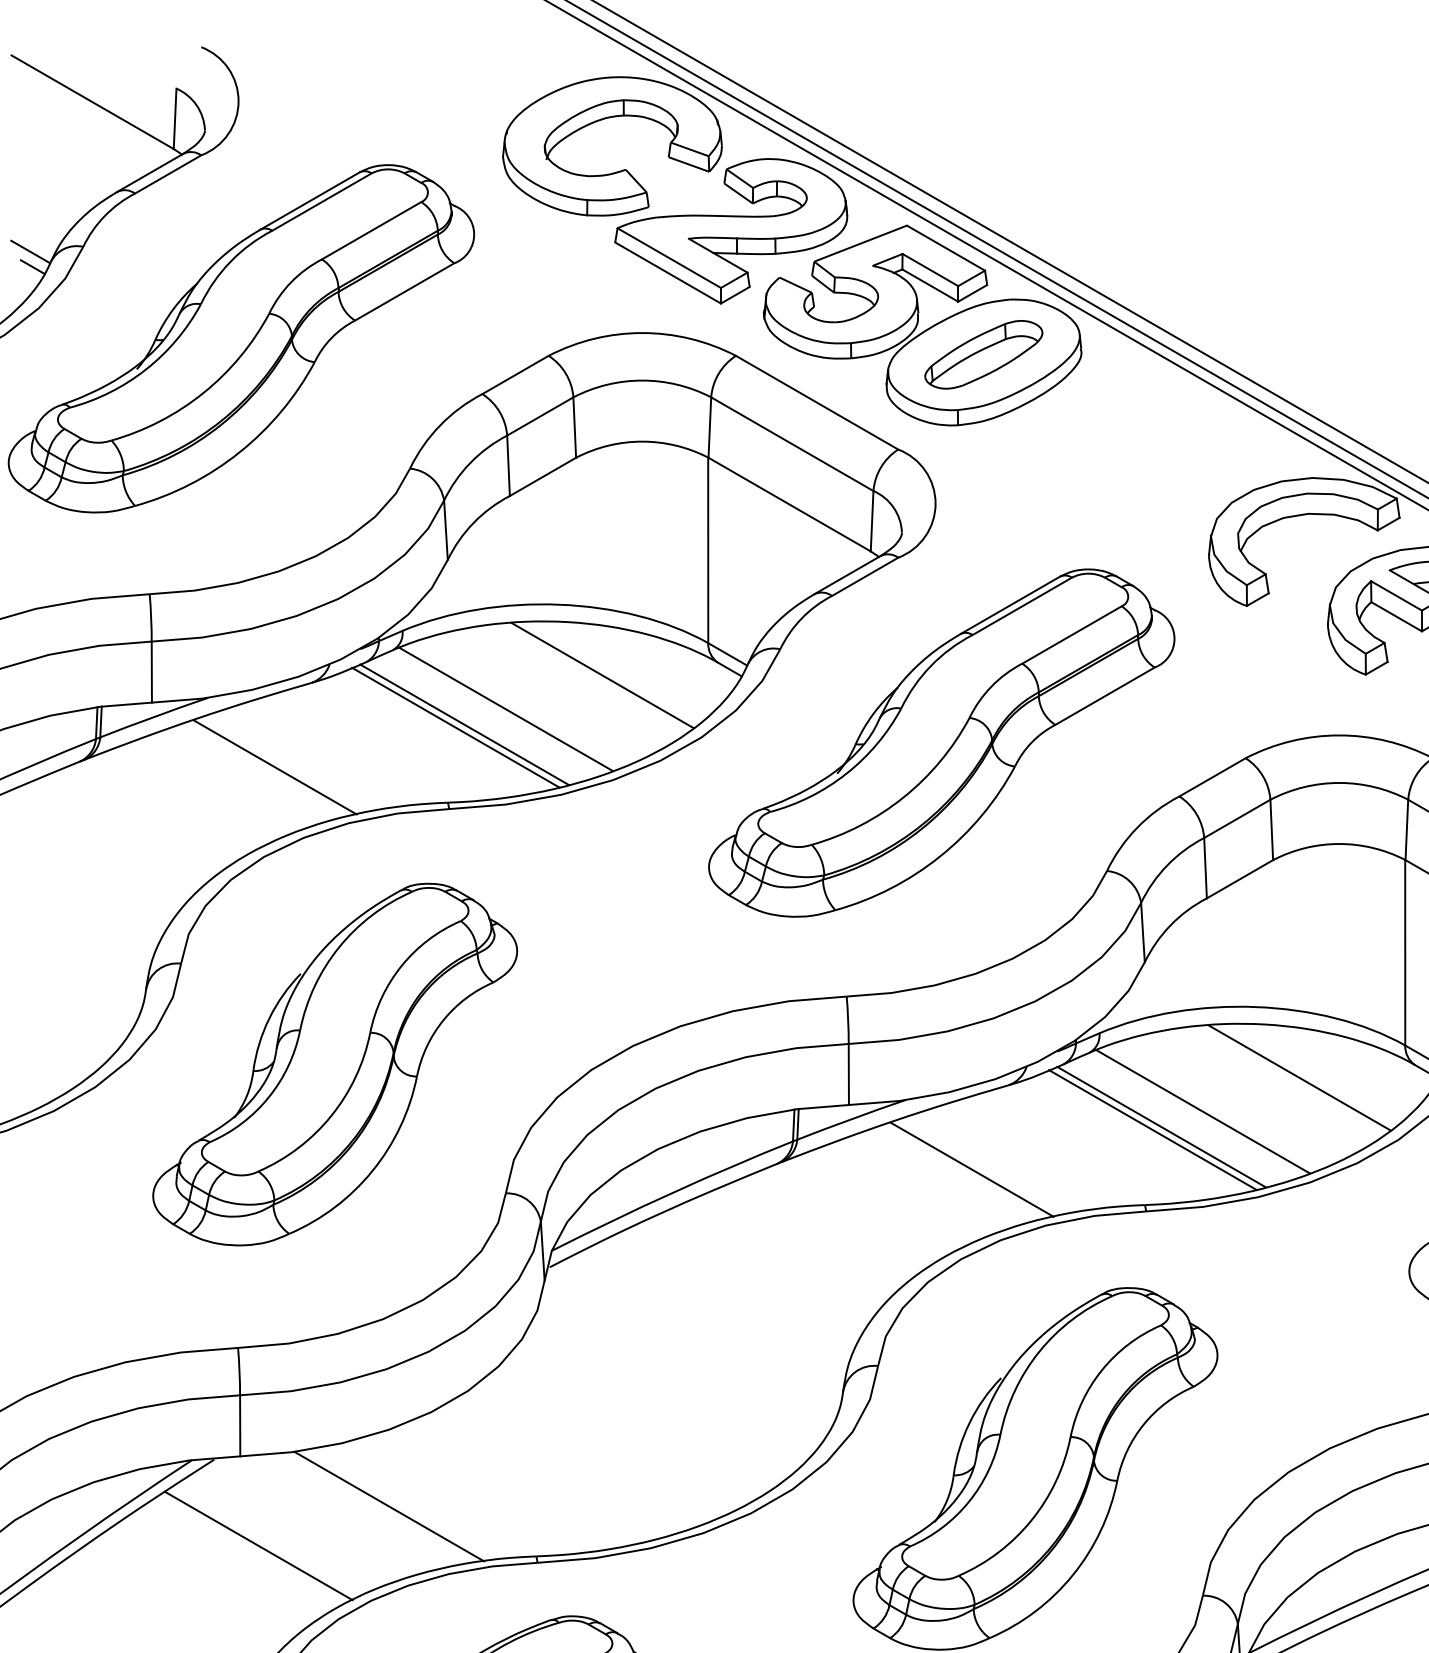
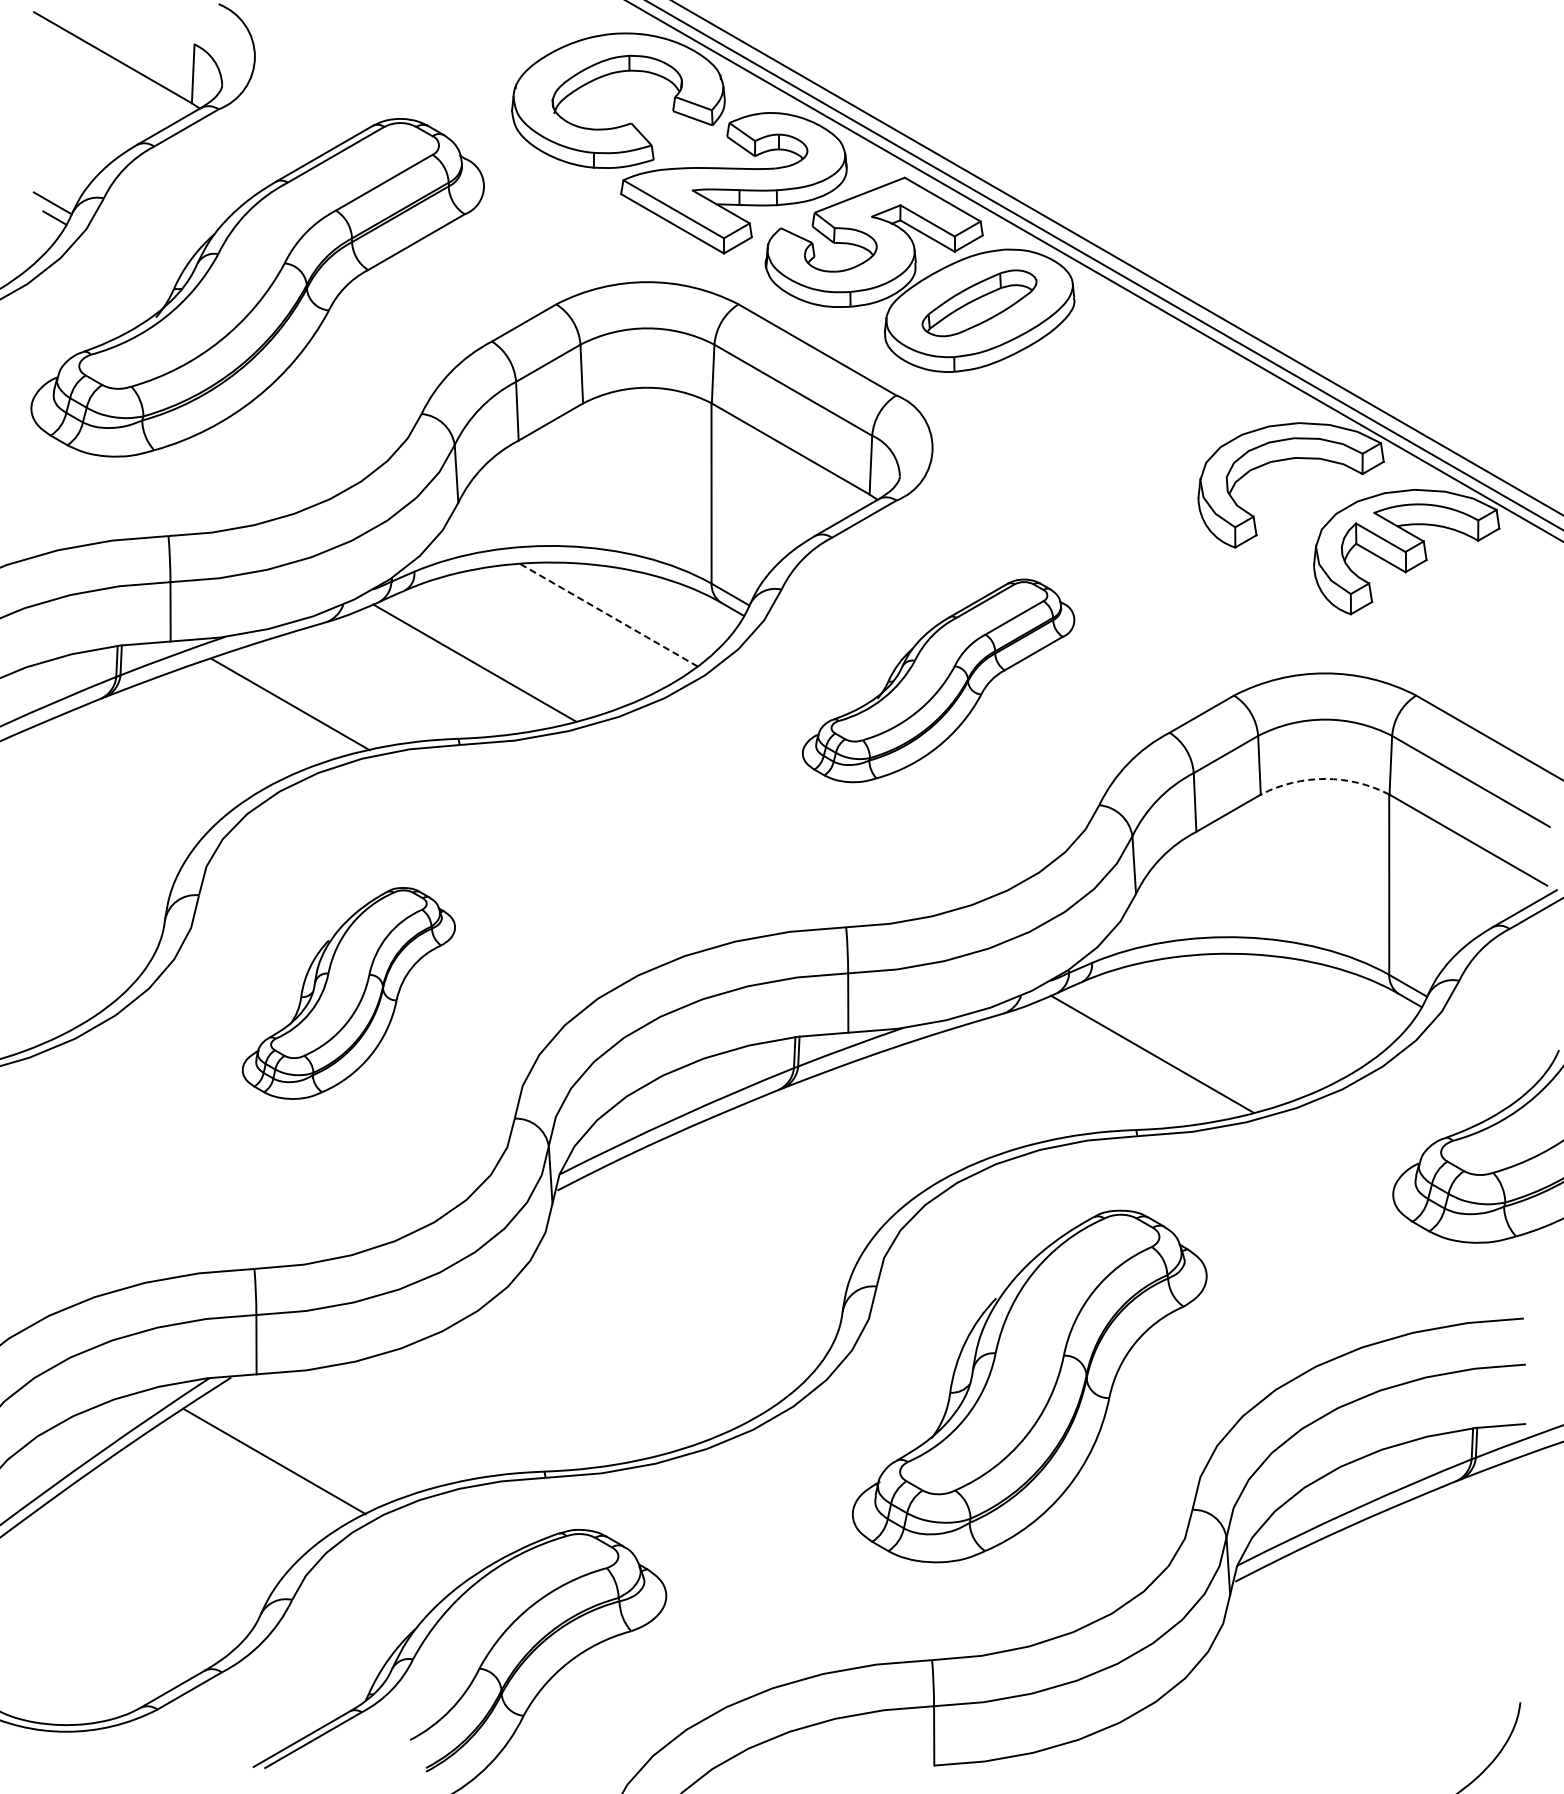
line: (603, 675) -> (609, 615), solid -> dashed
line: (505, 709) -> (514, 648), removed
line: (455, 727) -> (465, 665), removed
part: (941, 742) -> (938, 680), size x0.6
arc: (1339, 843) -> (1325, 778), solid -> dashed
part: (334, 1064) -> (348, 993), size x0.6
line: (1299, 1078) -> (1286, 1006), removed
line: (1202, 1111) -> (1192, 1039), removed
line: (1152, 1129) -> (1143, 1056), removed
line: (972, 1169) -> (968, 1095), removed
line: (389, 1505) -> (401, 1422), removed

